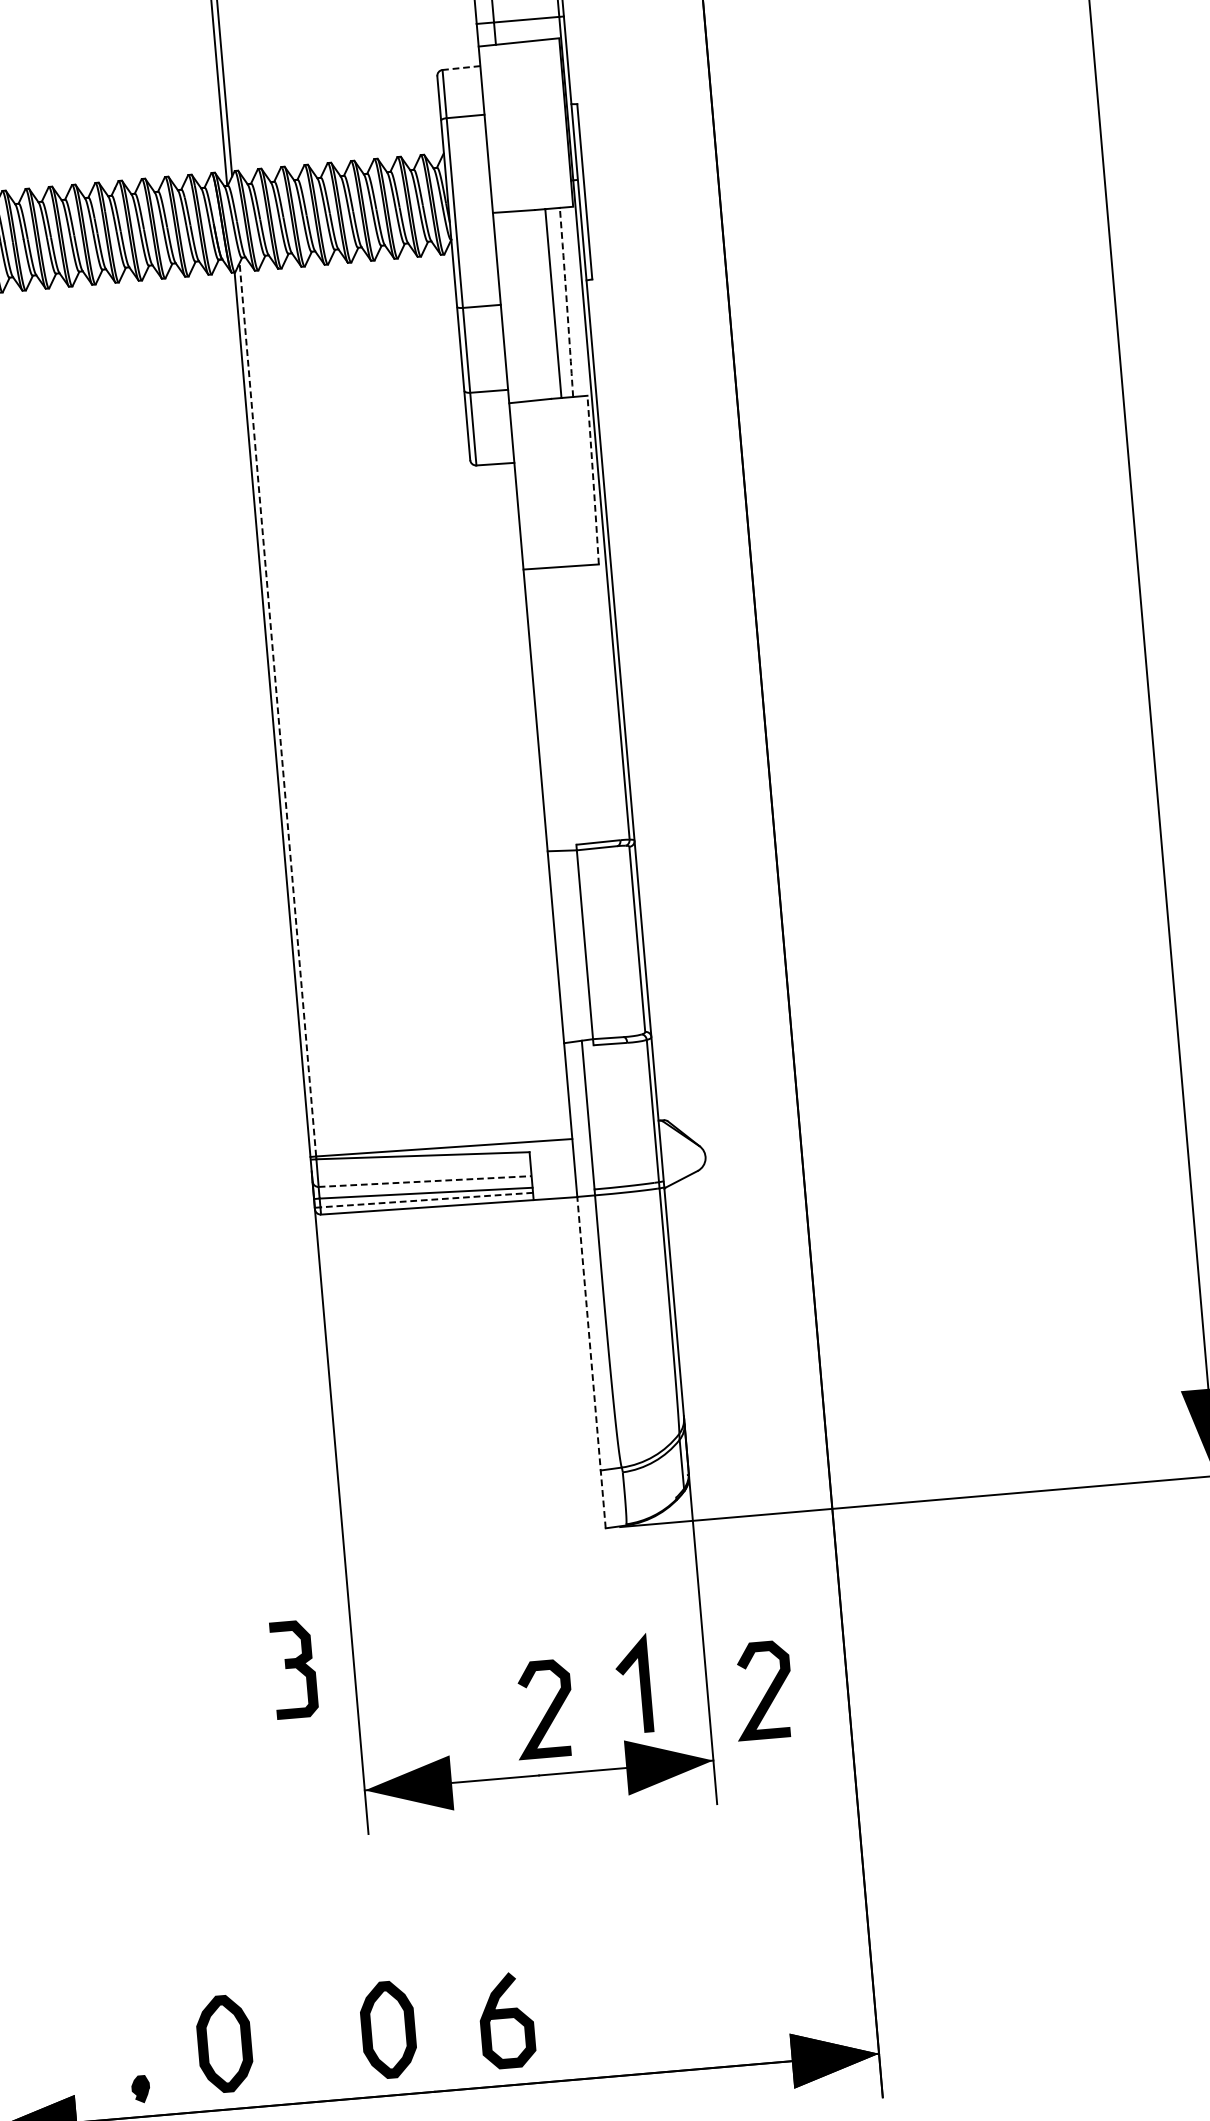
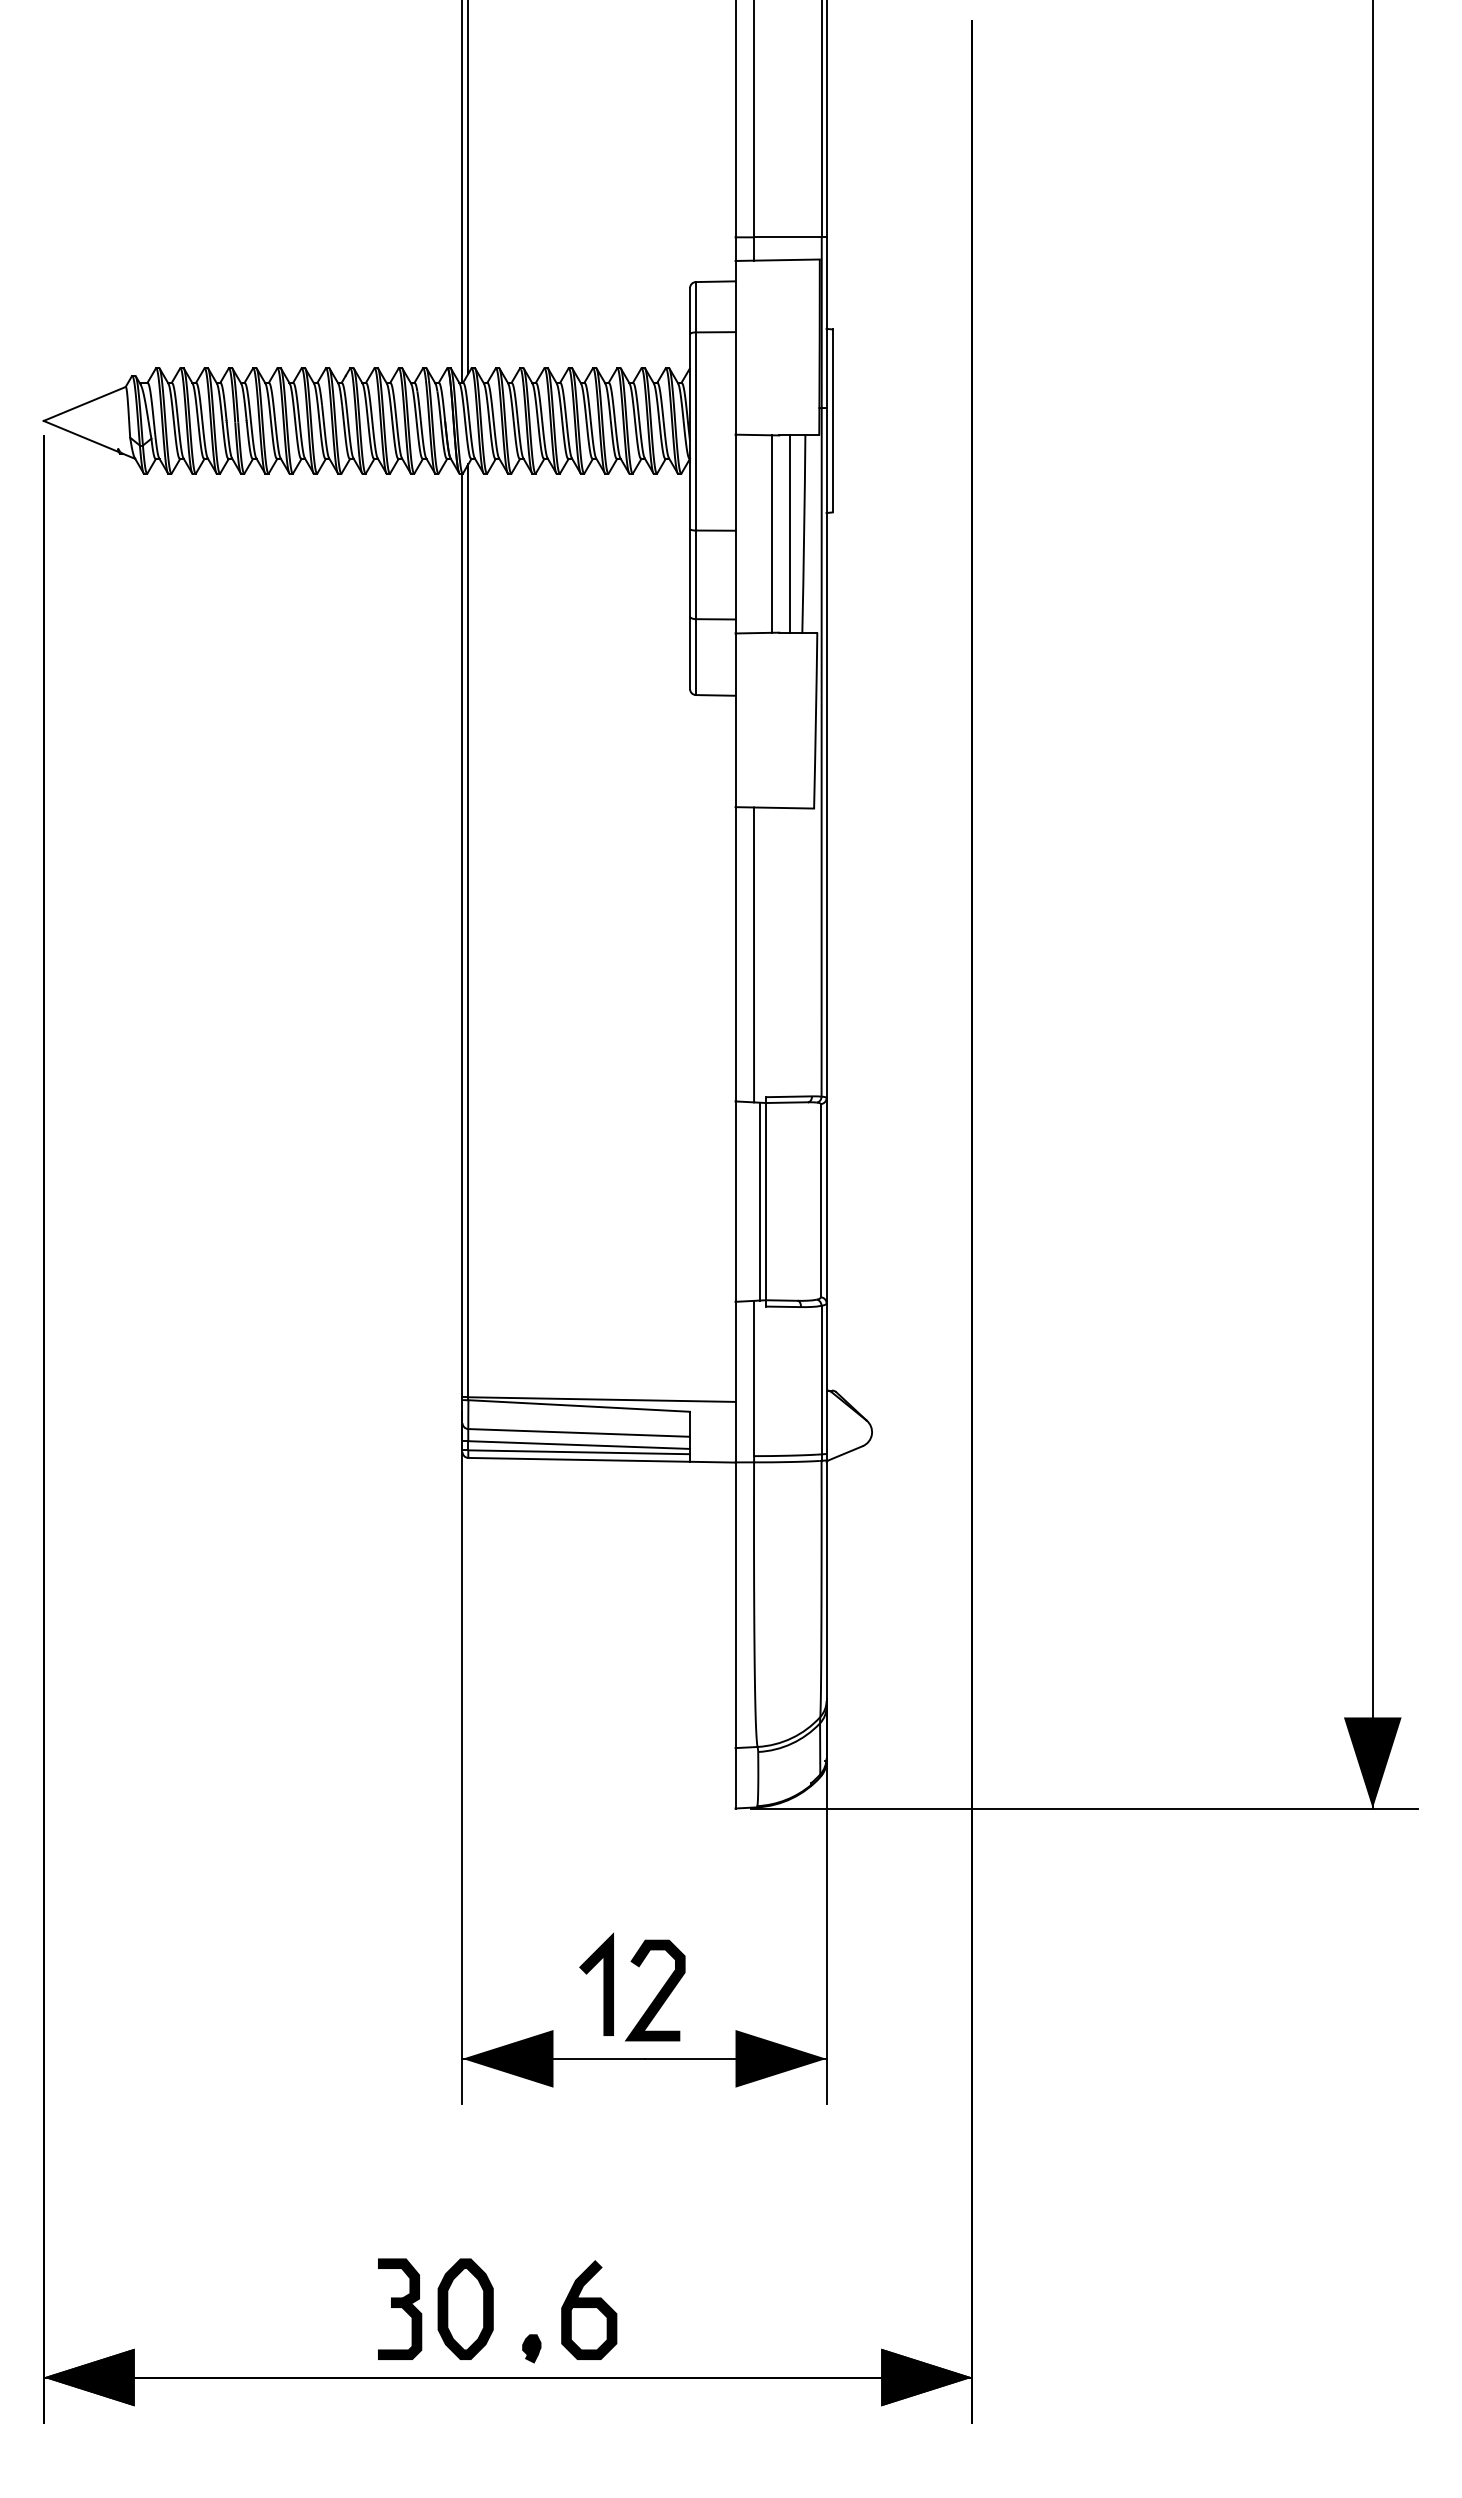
line: (461, 67) -> (715, 281), dashed -> solid
arc: (567, 302) -> (804, 534), dashed -> solid
line: (536, 304) -> (772, 533), added
arc: (592, 480) -> (815, 720), dashed -> solid
line: (277, 709) -> (468, 930), dashed -> solid
line: (552, 709) -> (753, 954), added
line: (578, 945) -> (759, 1201), added
line: (425, 1181) -> (579, 1432), dashed -> solid
line: (427, 1200) -> (579, 1452), dashed -> solid
line: (591, 1361) -> (735, 1634), dashed -> solid
part: (294, 1668) -> (400, 2308), moved
line: (640, 1682) -> (603, 1983), moved
curve: (766, 1692) -> (887, 1992), removed
part: (224, 2043) -> (294, 2308), removed
part: (140, 2089) -> (531, 2348), moved

